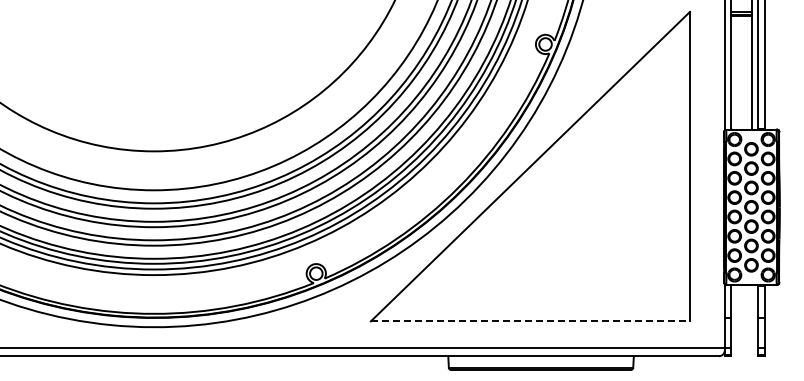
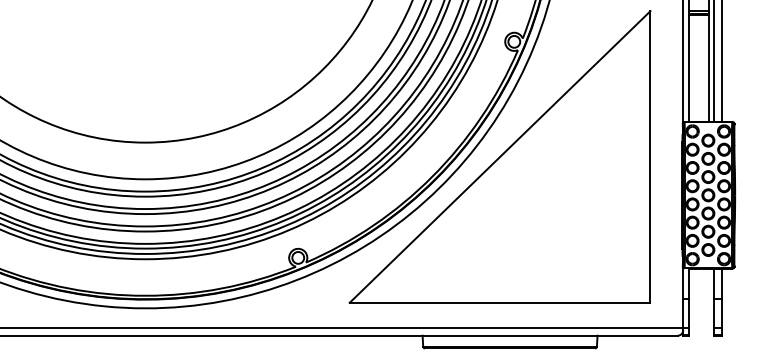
line: (530, 321) -> (500, 302), dashed -> solid

